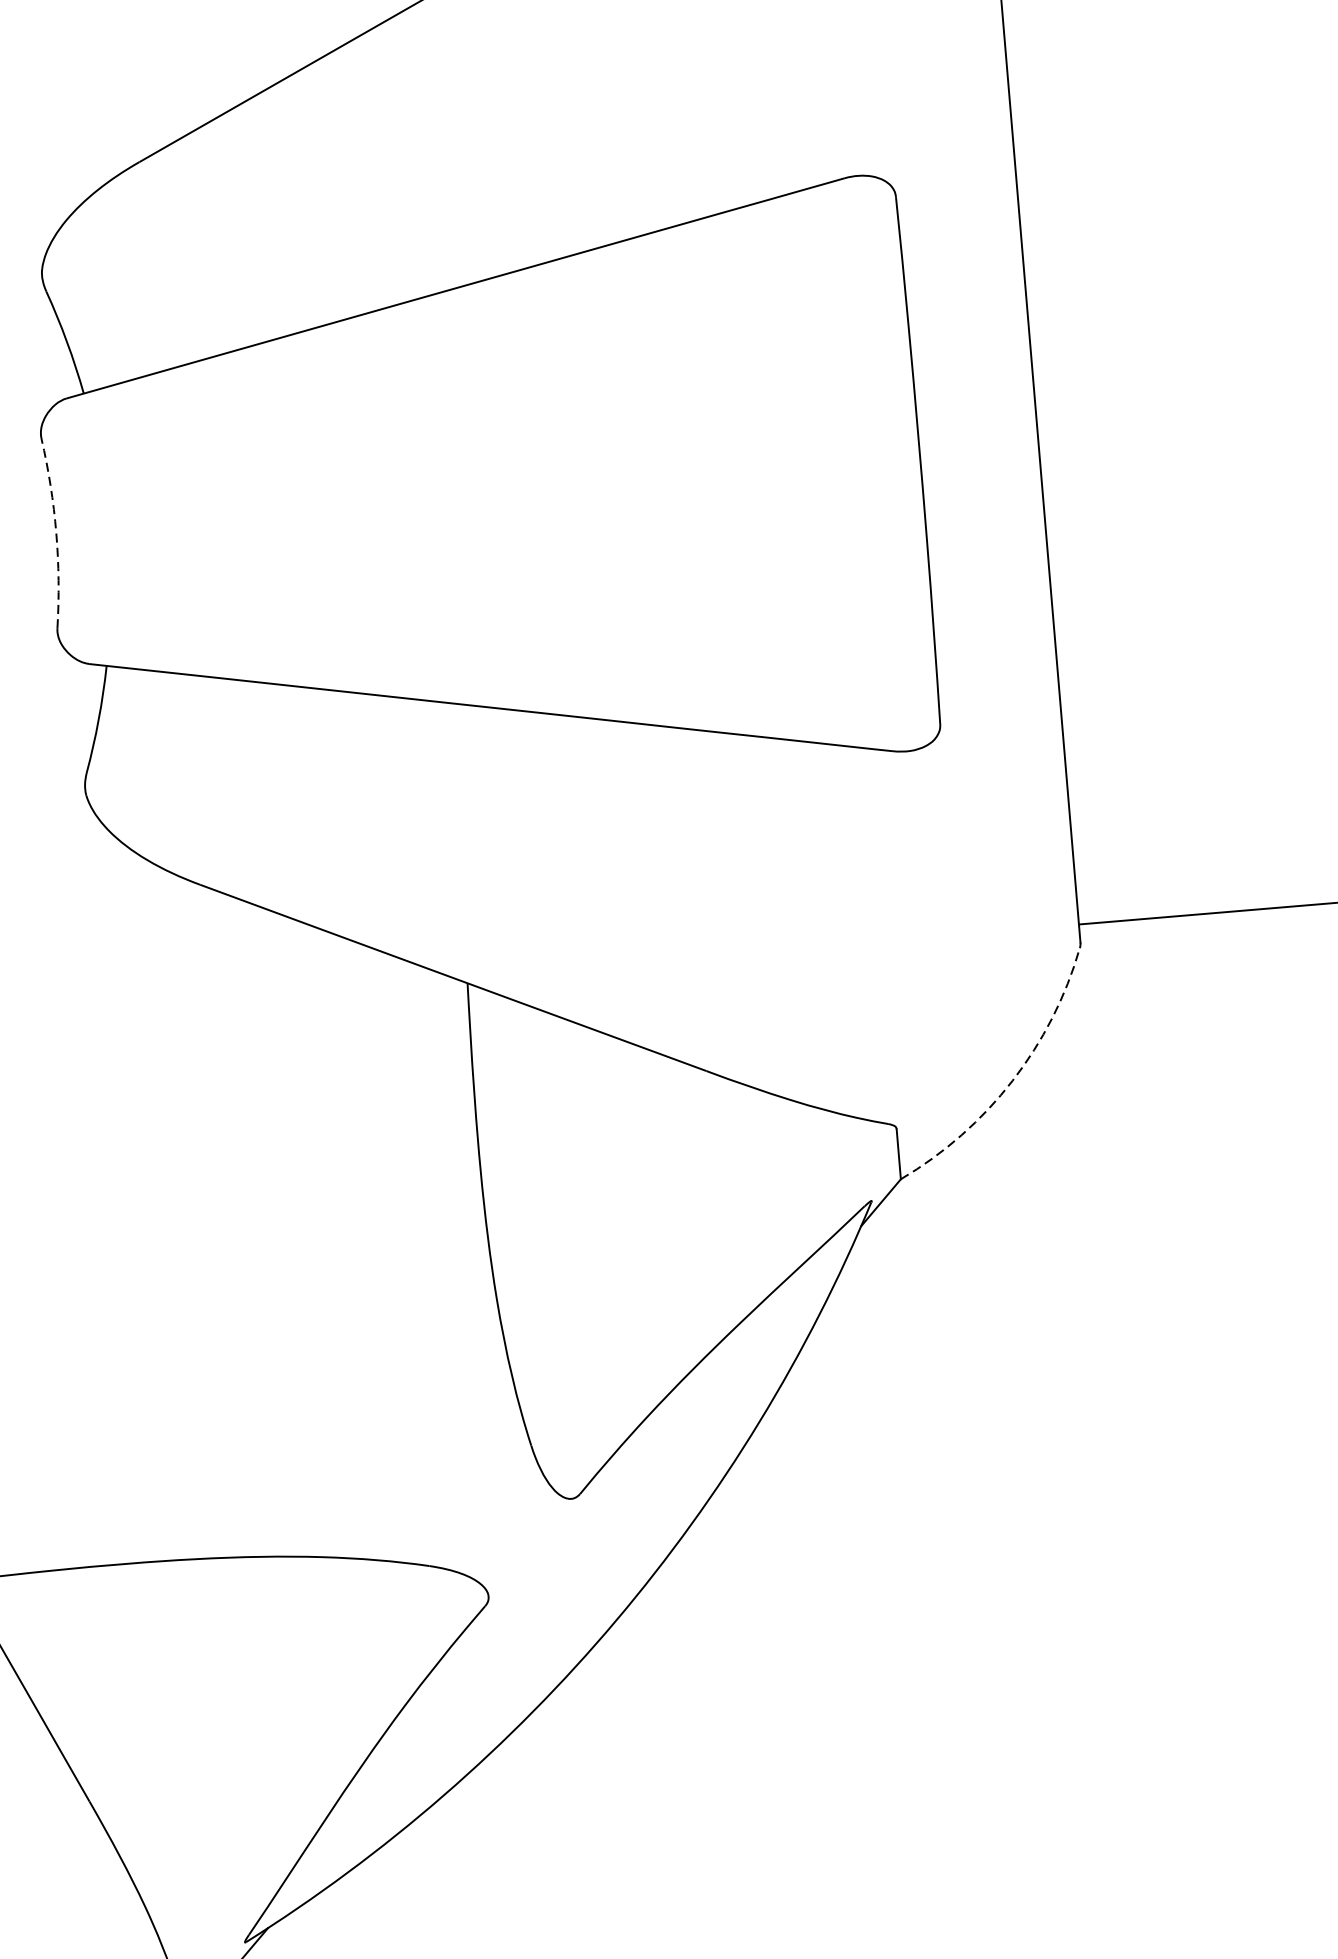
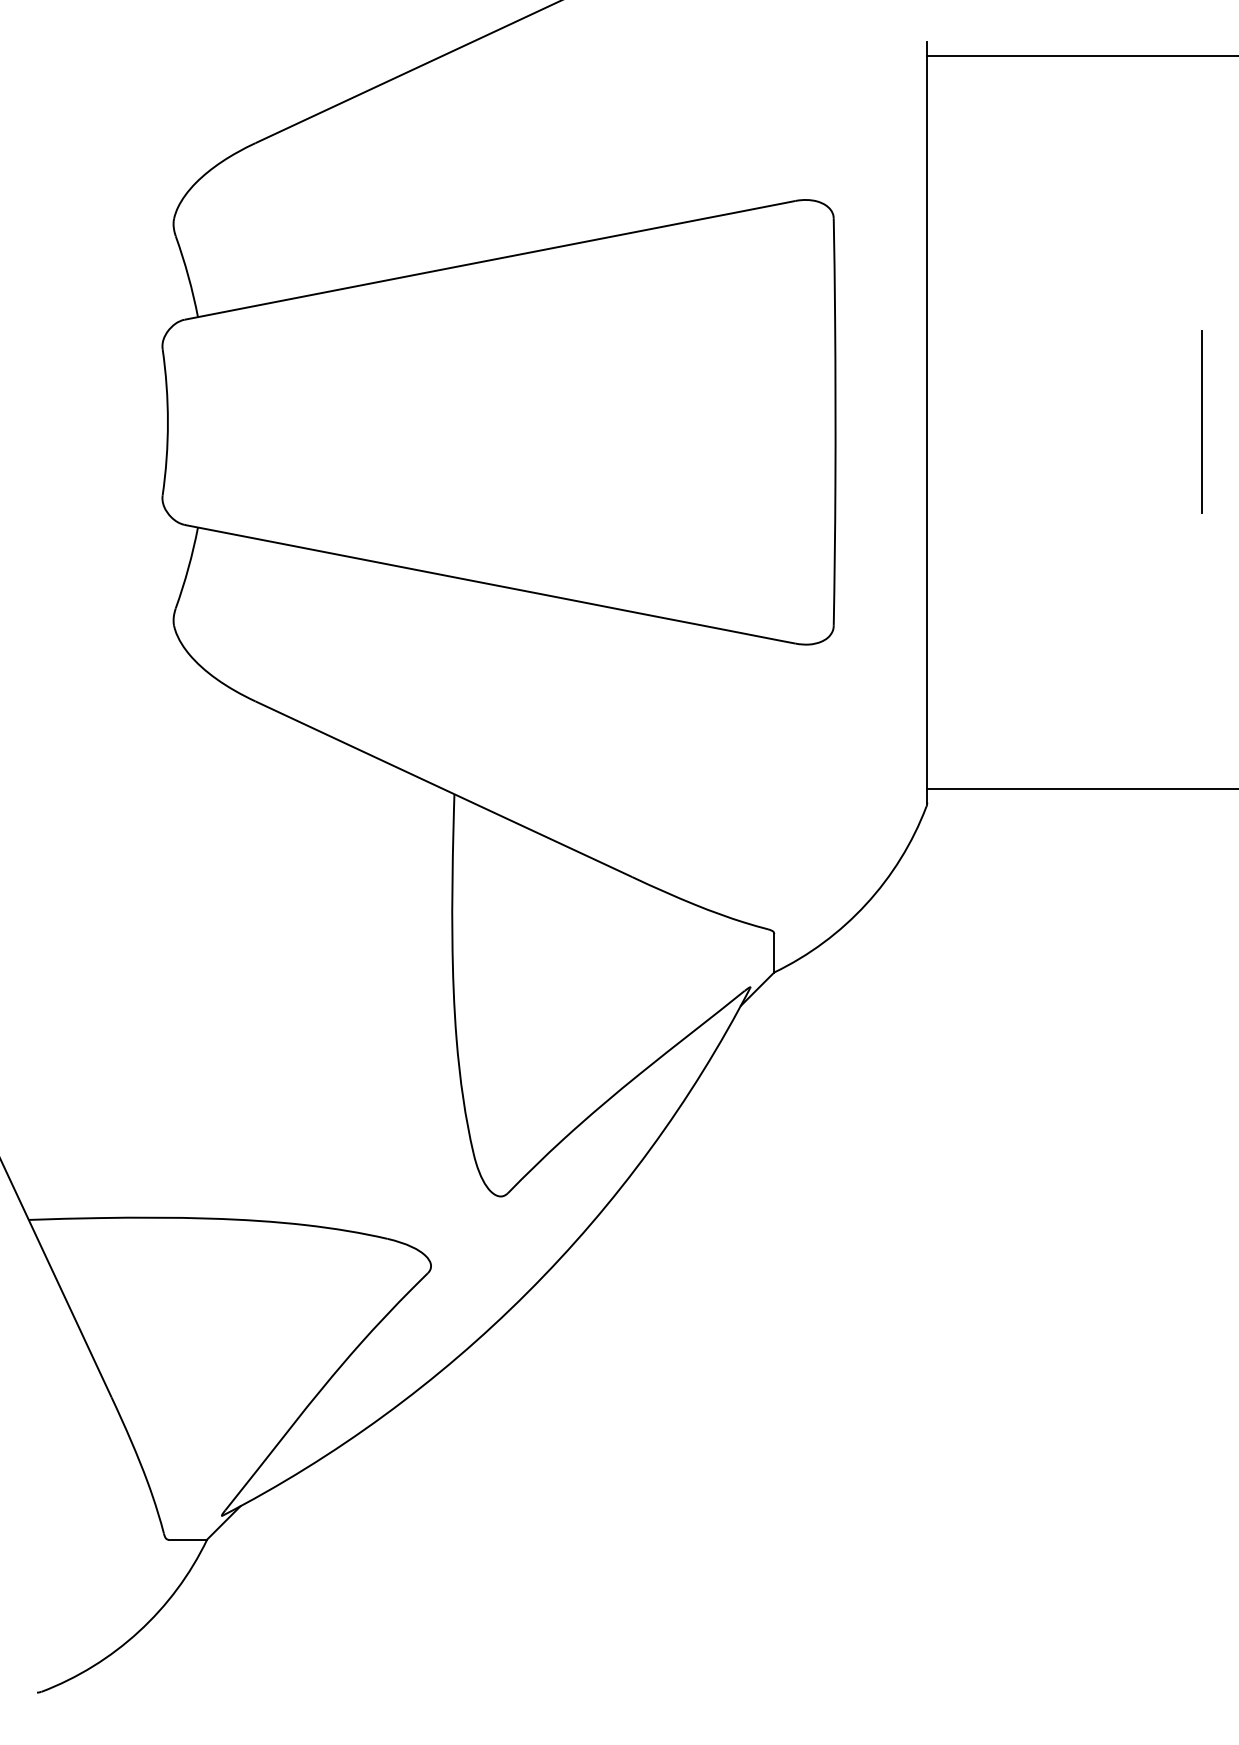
arc: (55, 533) -> (167, 422), dashed -> solid
arc: (1012, 1081) -> (866, 904), dashed -> solid

